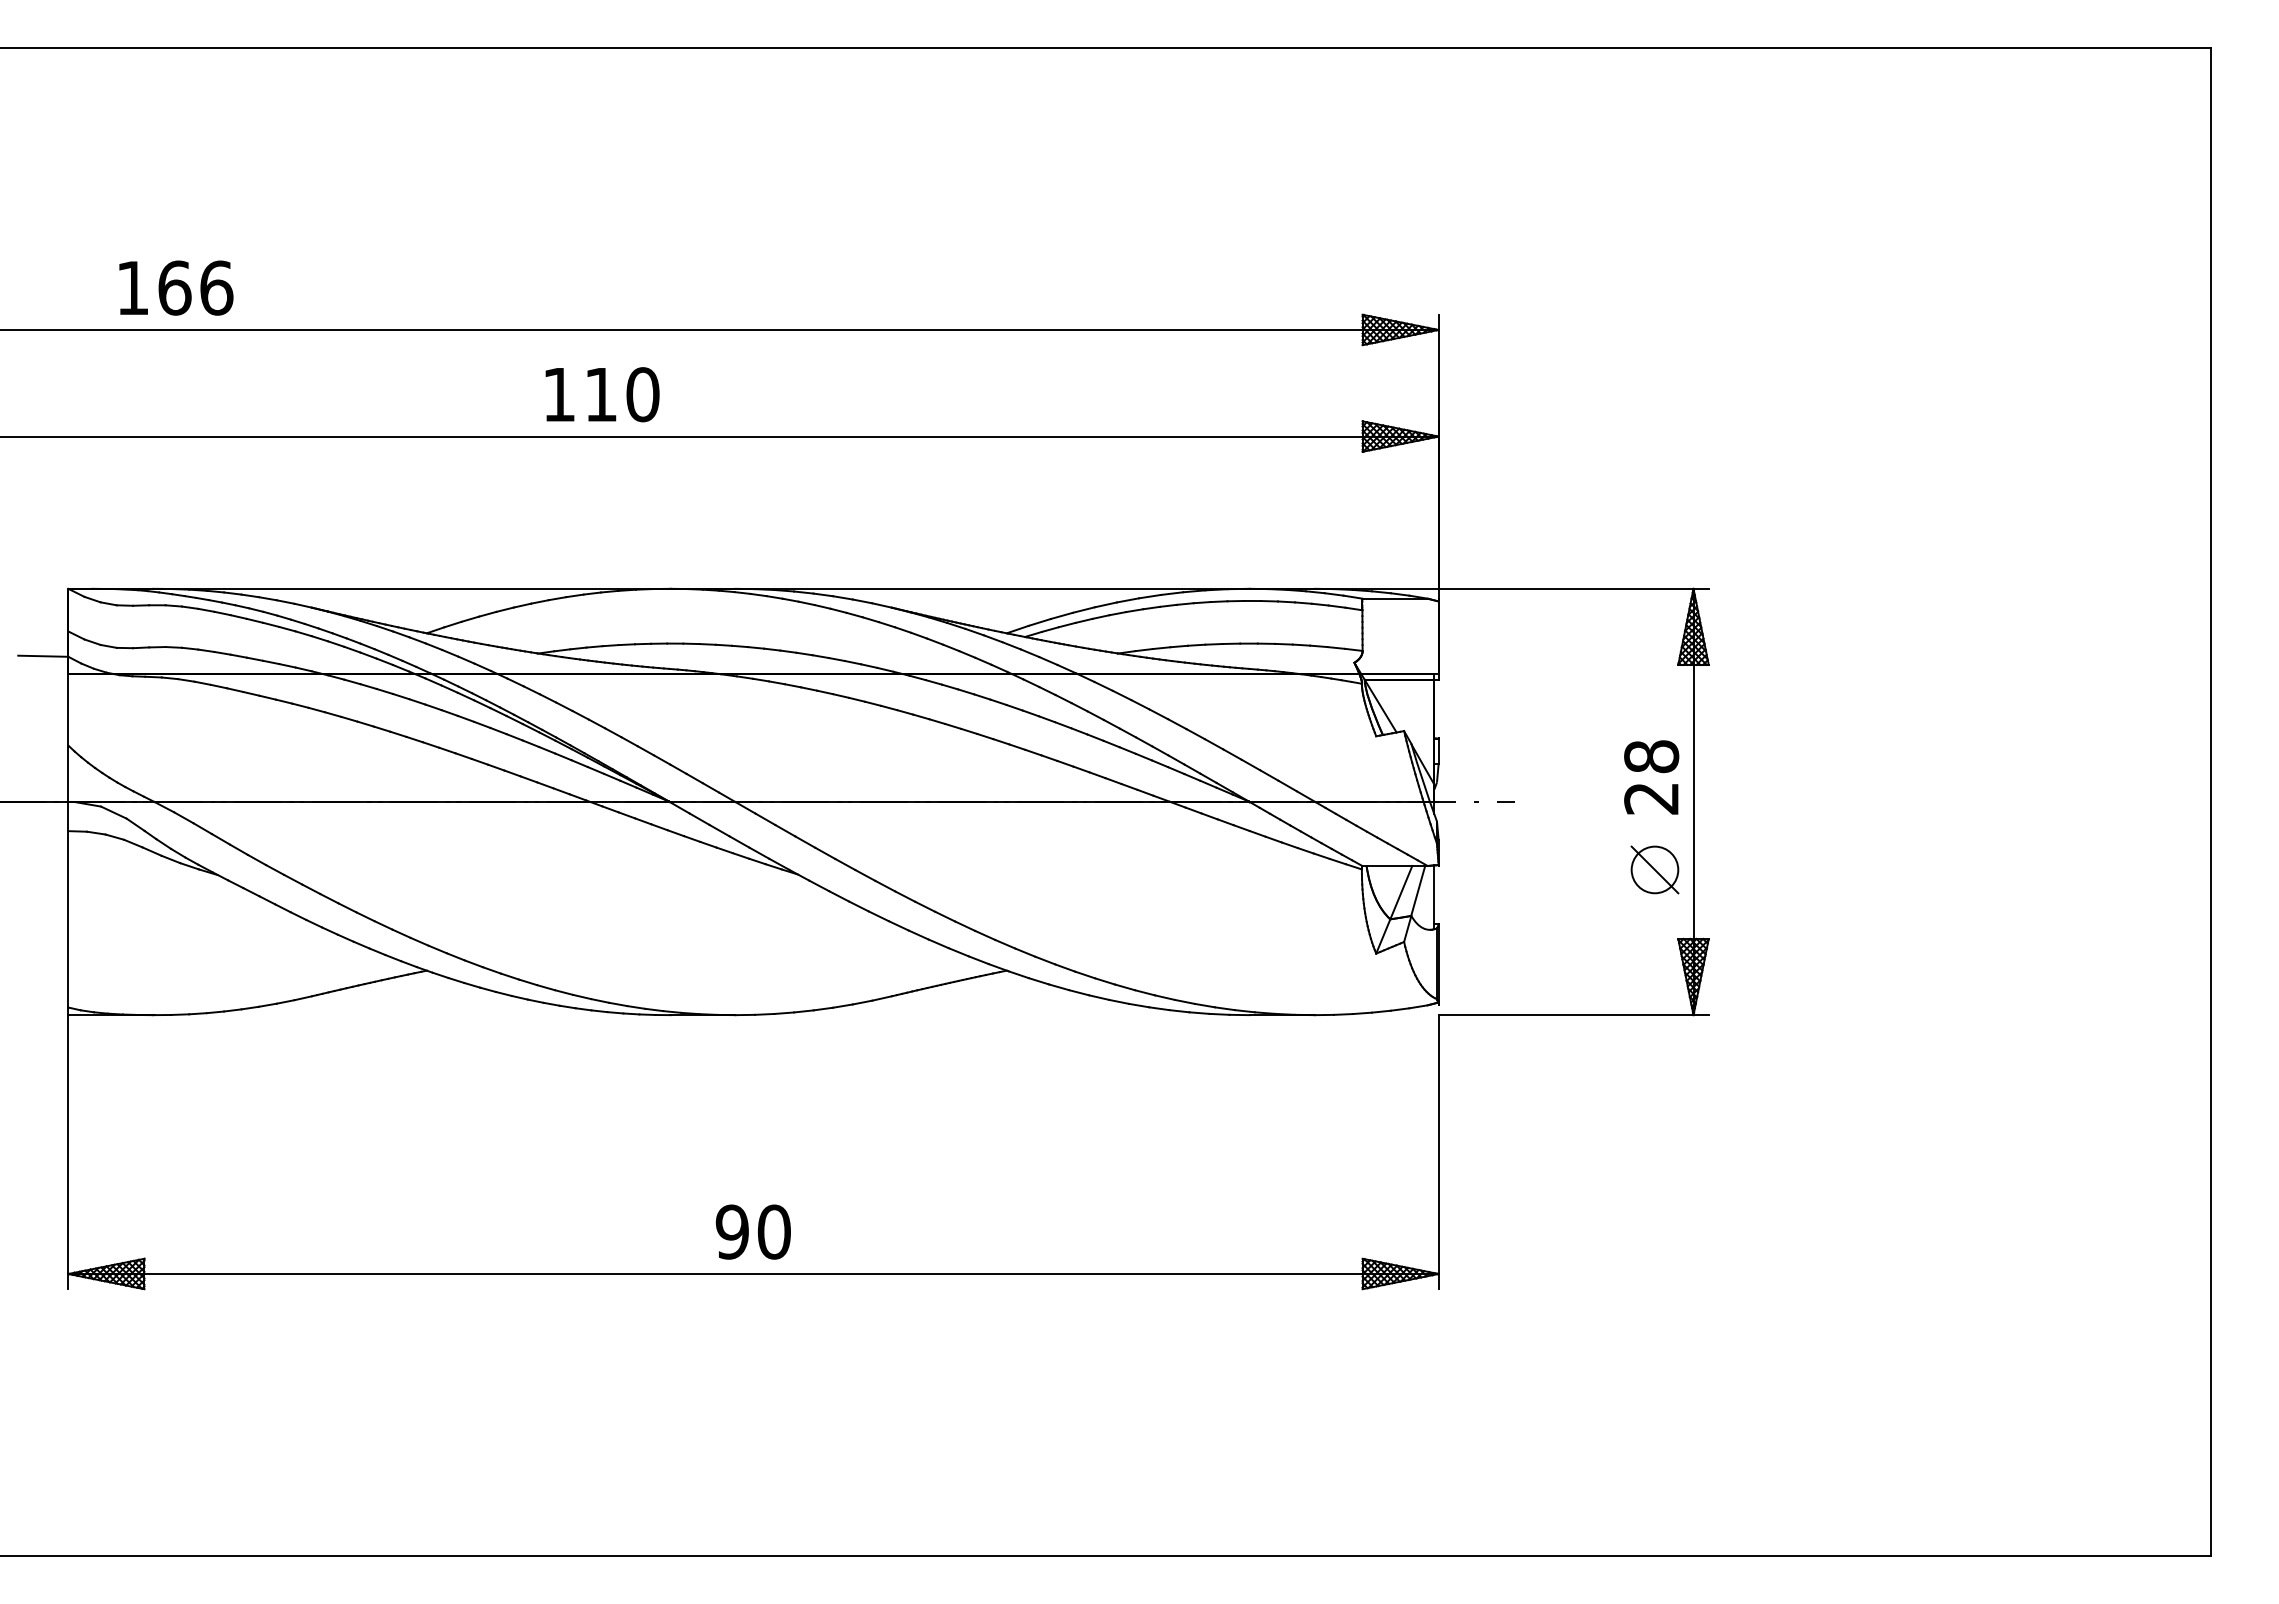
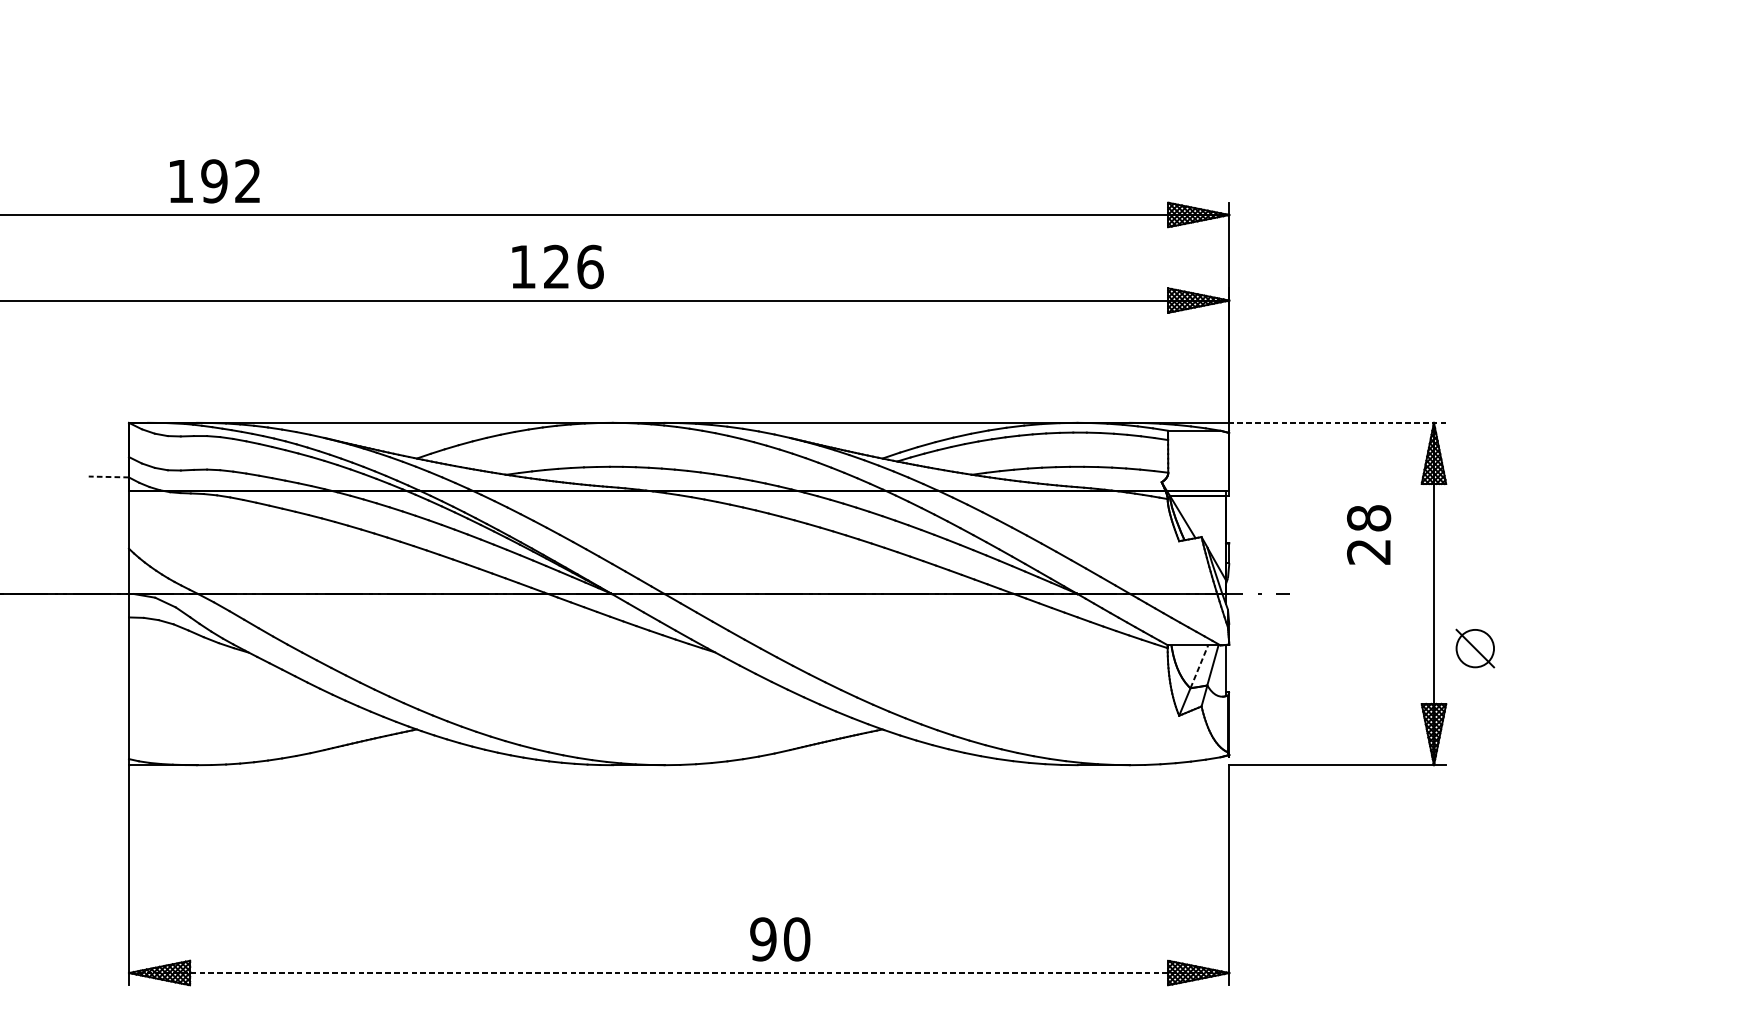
text: (195, 287) -> (231, 180), 166 -> 192
text: (622, 394) -> (573, 266), 110 -> 126
line: (1573, 588) -> (1337, 422), solid -> dashed
line: (42, 656) -> (108, 477), solid -> dashed
text: (1651, 777) -> (1368, 535), moved
part: (1654, 869) -> (1474, 648), moved
line: (1401, 892) -> (1199, 666), solid -> dashed
text: (752, 1231) -> (779, 938), moved
line: (754, 1273) -> (679, 972), solid -> dashed

